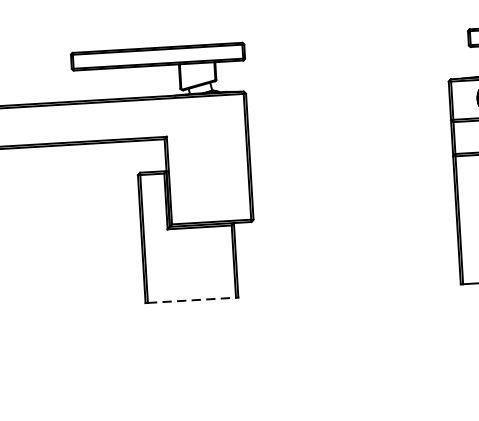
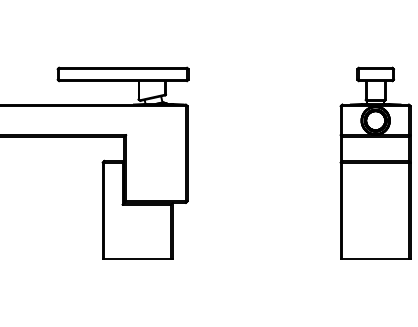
line: (192, 300) -> (138, 259), dashed -> solid

